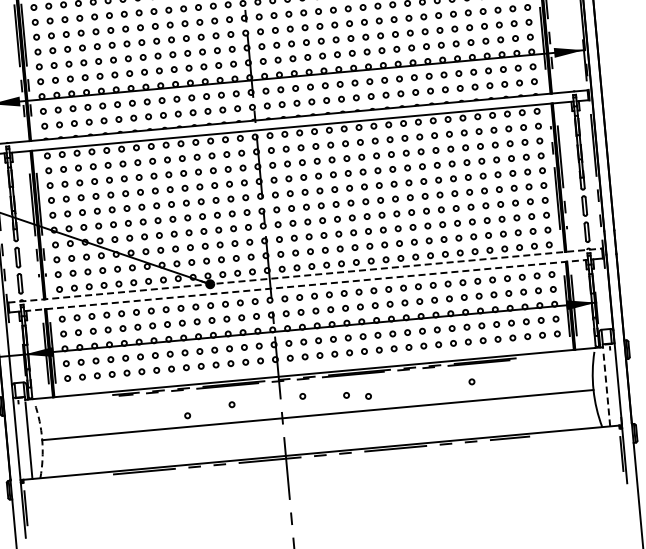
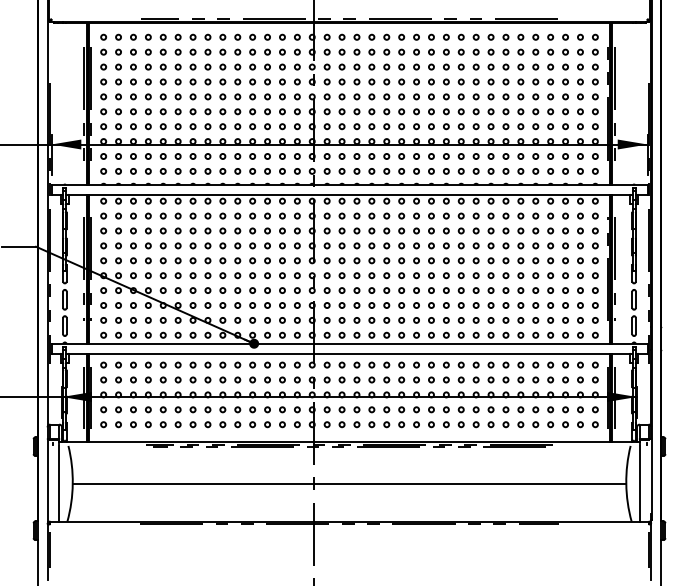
line: (306, 275) -> (350, 343), dashed -> solid
line: (307, 285) -> (350, 353), dashed -> solid
circle: (471, 381) -> (505, 464), removed
line: (606, 387) -> (639, 482), dashed -> solid
circle: (346, 395) -> (379, 466), removed
circle: (302, 396) -> (335, 463), removed
circle: (368, 396) -> (401, 469), removed
circle: (231, 404) -> (264, 465), removed
circle: (187, 415) -> (219, 472), removed
arc: (41, 439) -> (72, 483), dashed -> solid

